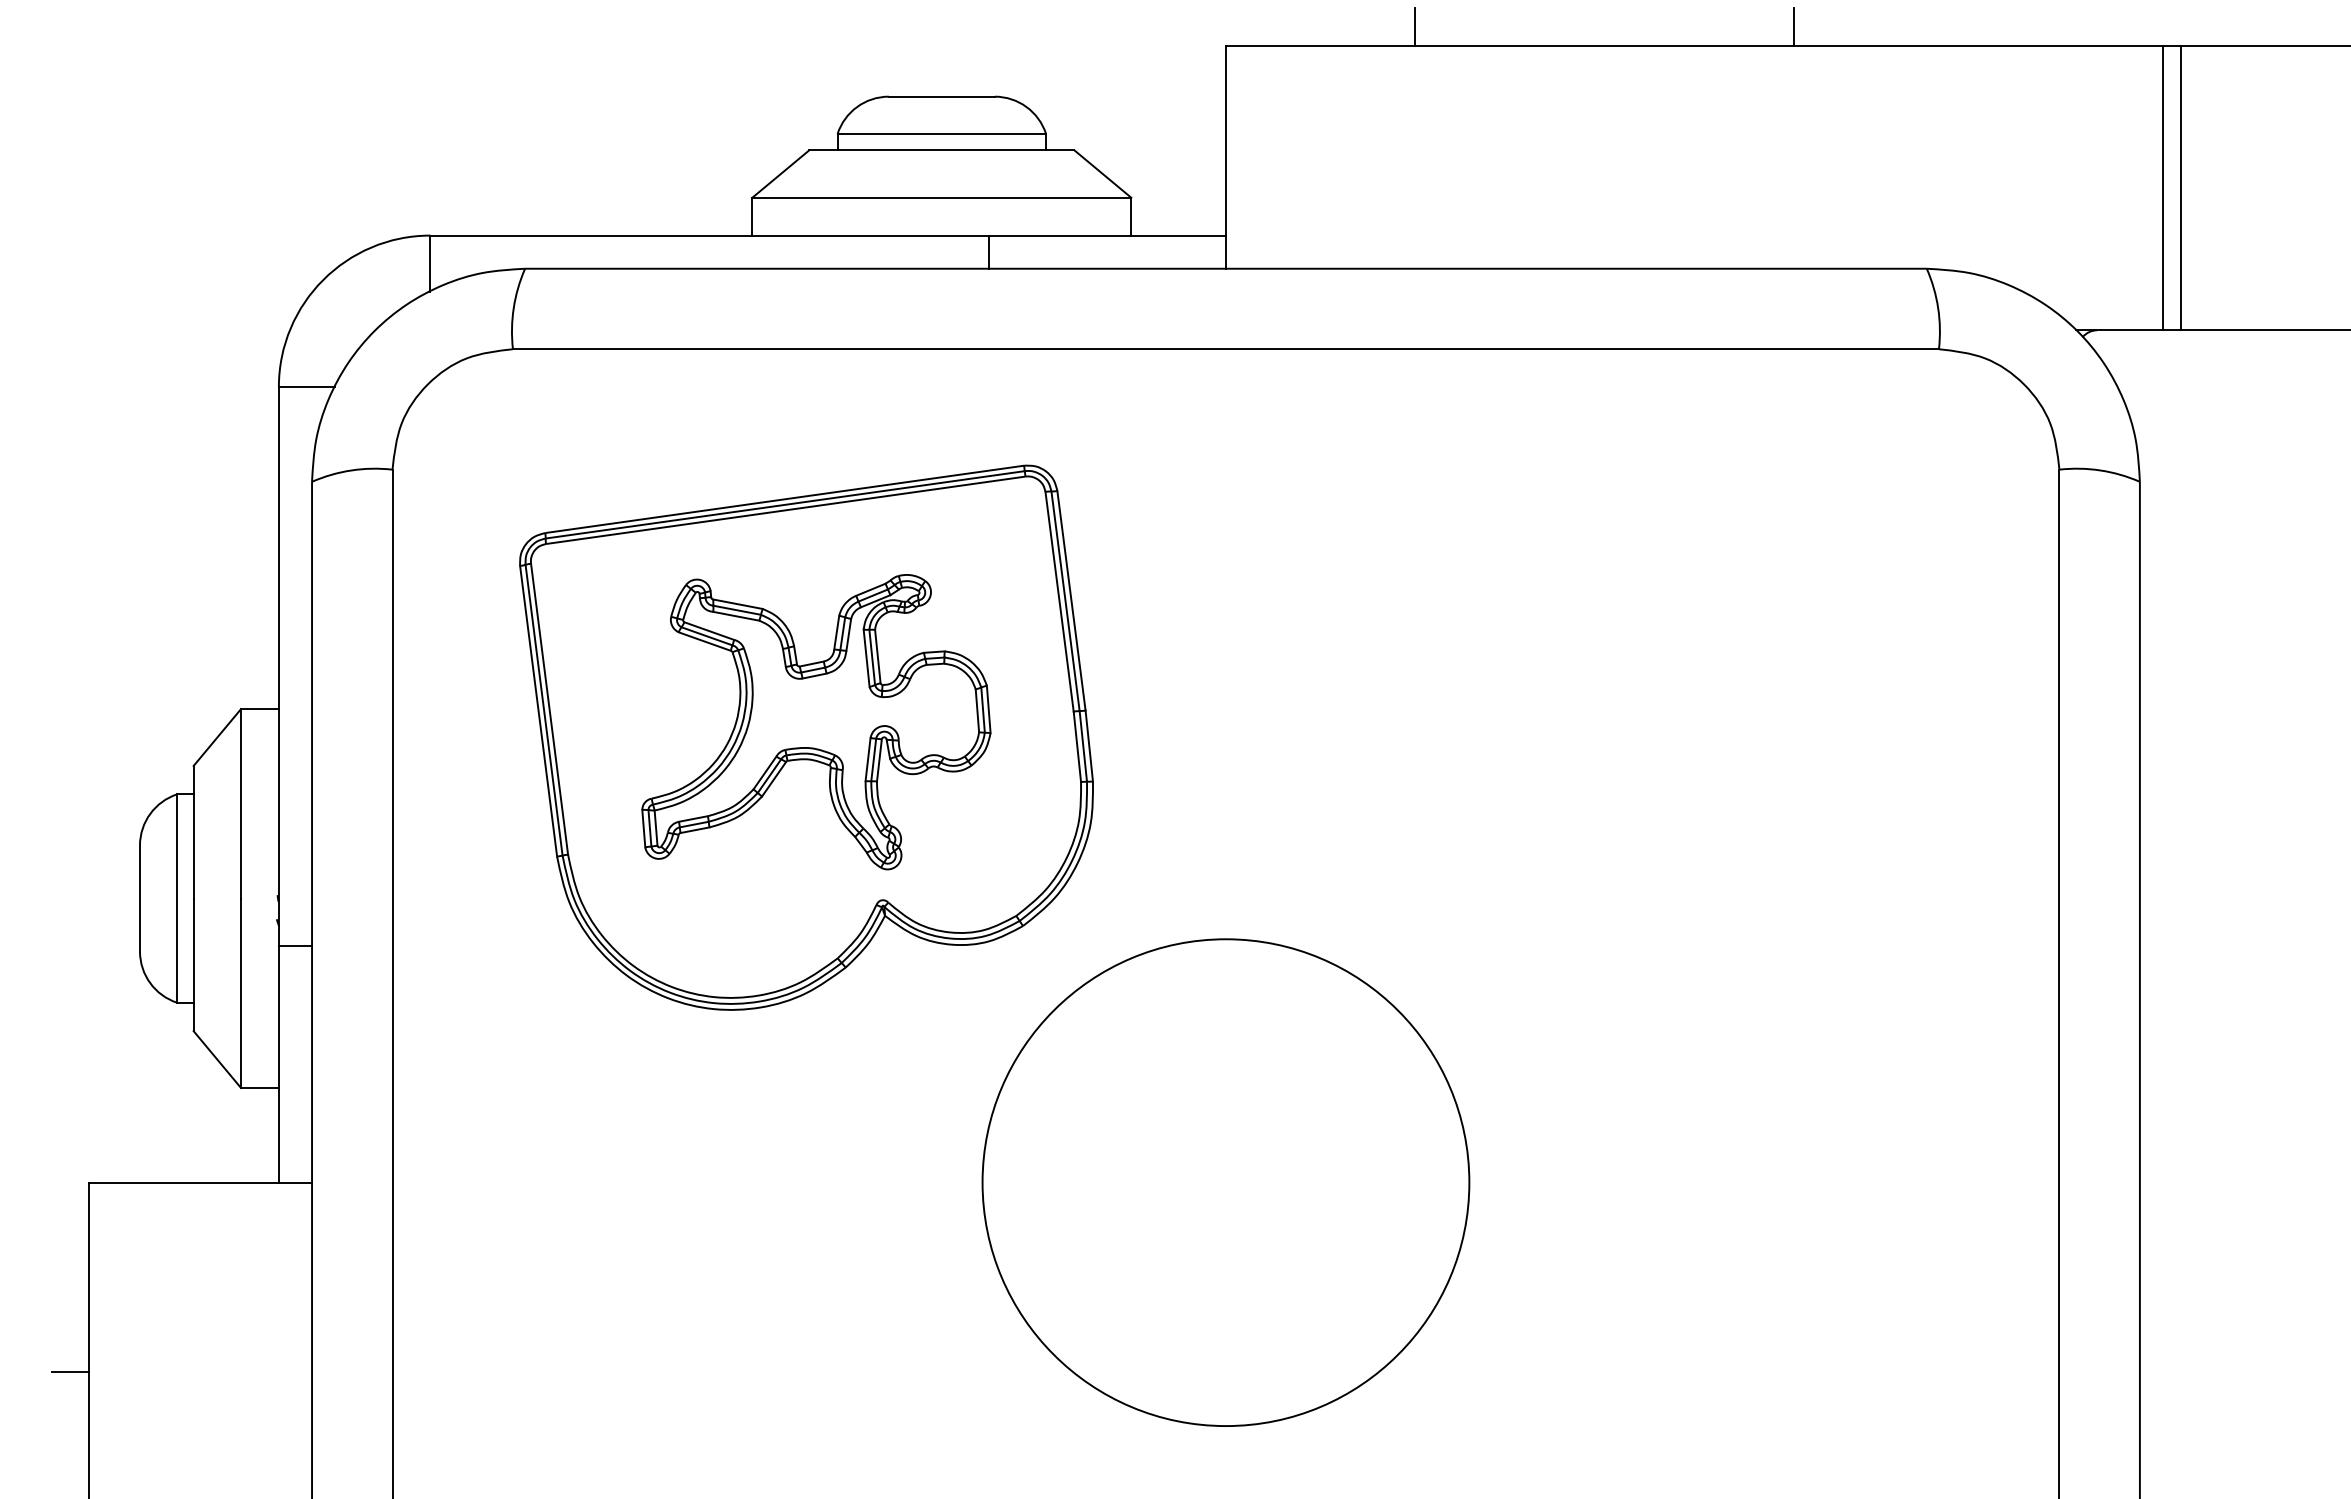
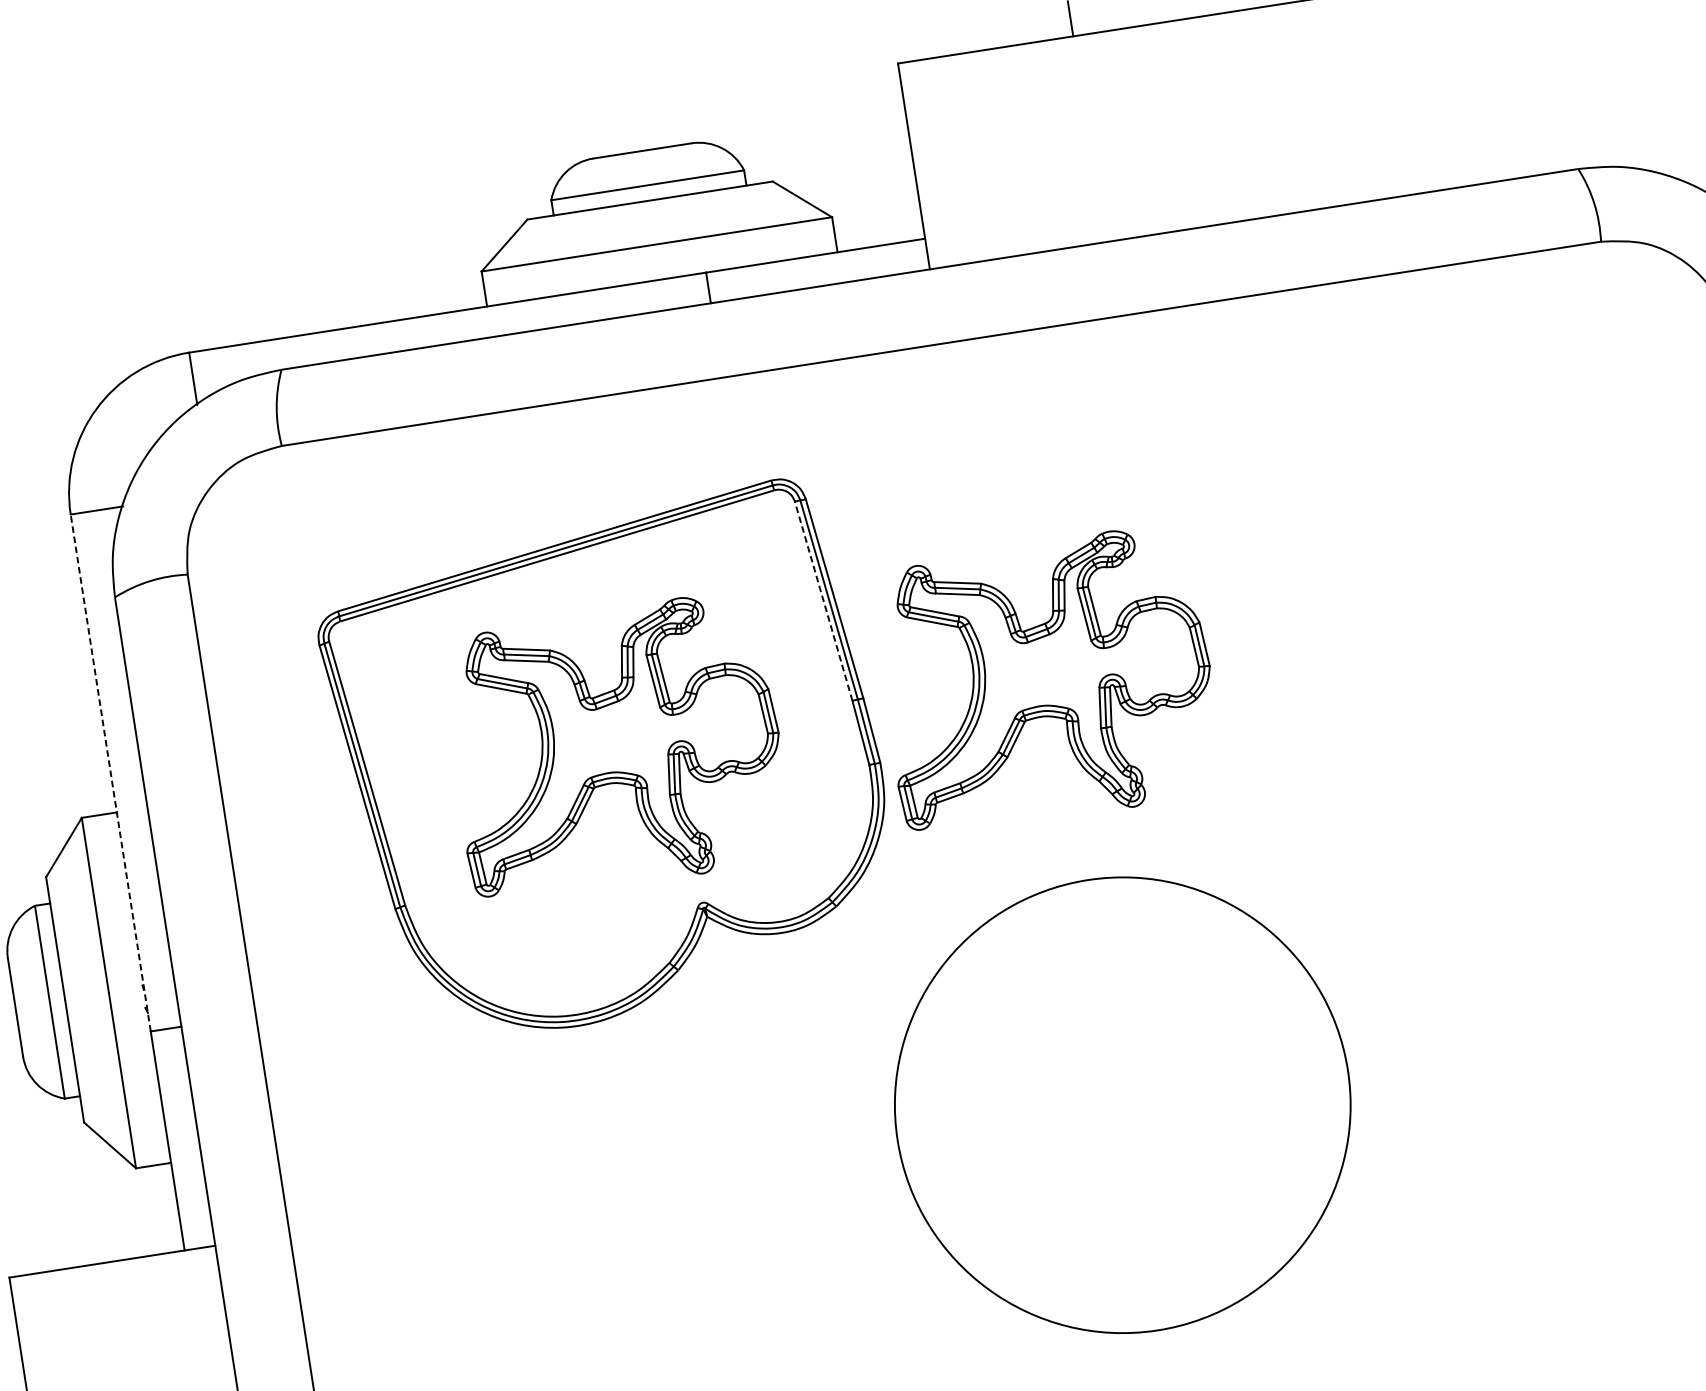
line: (1059, 601) -> (823, 601), solid -> dashed
line: (278, 666) -> (110, 773), solid -> dashed
part: (1282, 722) -> (1047, 681), added
circle: (1225, 1182) -> (1122, 1105), moved

